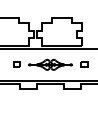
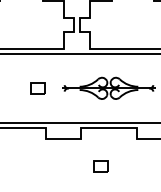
part: (46, 101) -> (100, 165), added

